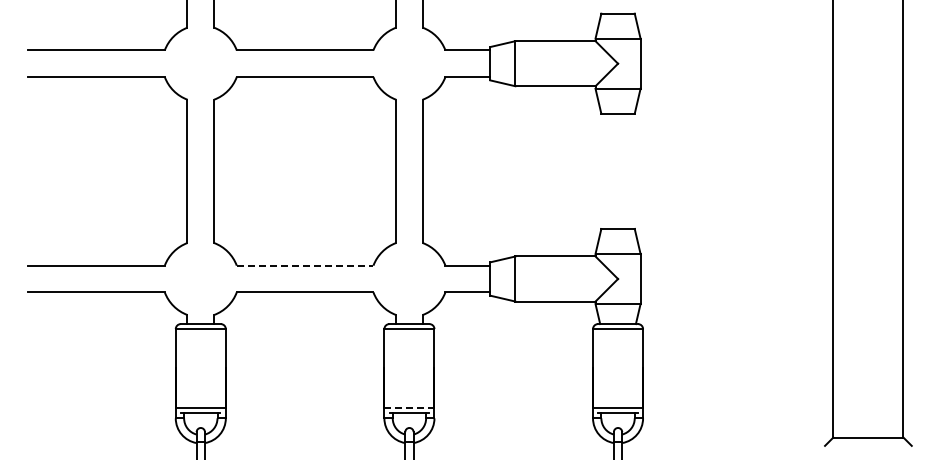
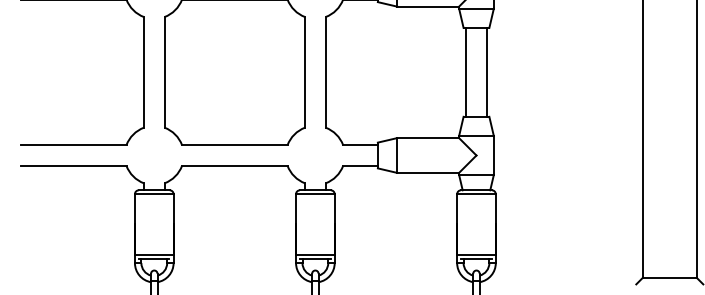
line: (604, 170) -> (466, 71), added
line: (631, 170) -> (486, 71), added
line: (305, 265) -> (235, 145), dashed -> solid
line: (409, 407) -> (315, 254), dashed -> solid

